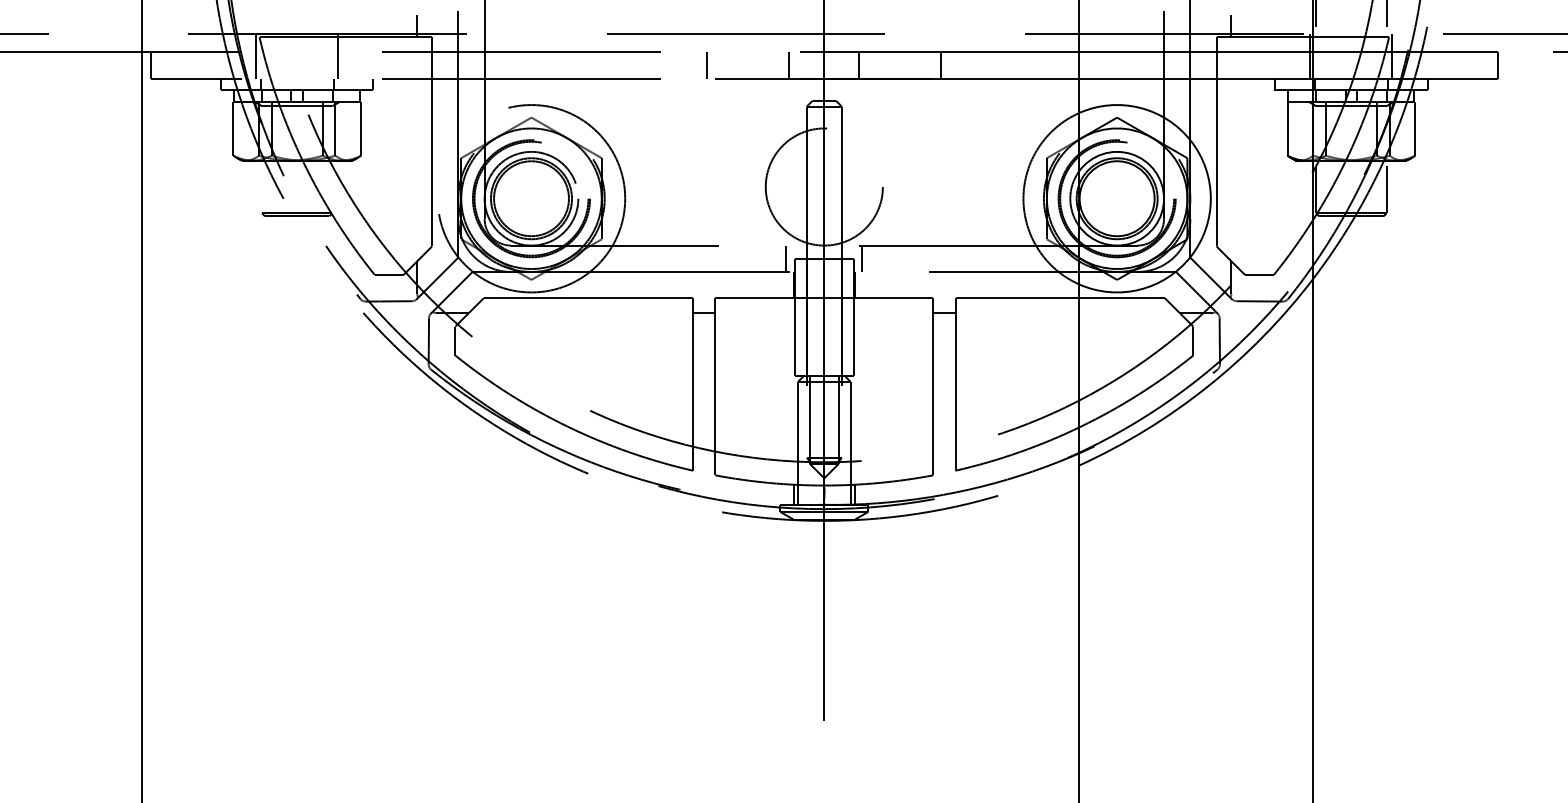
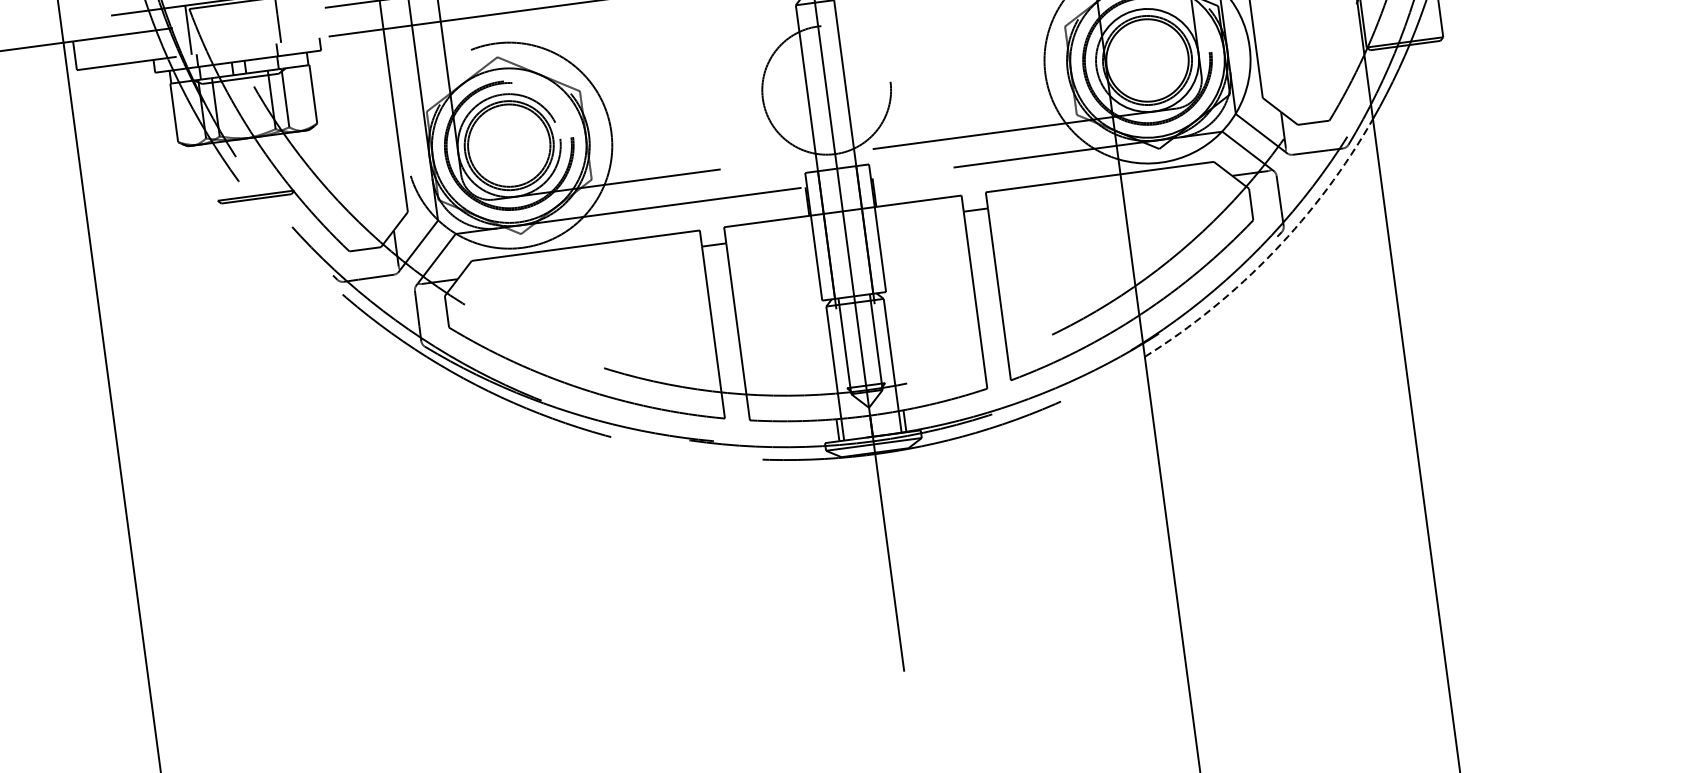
line: (786, 258) -> (795, 173), removed
line: (862, 258) -> (878, 162), removed
arc: (1207, 386) -> (1273, 251), solid -> dashed

